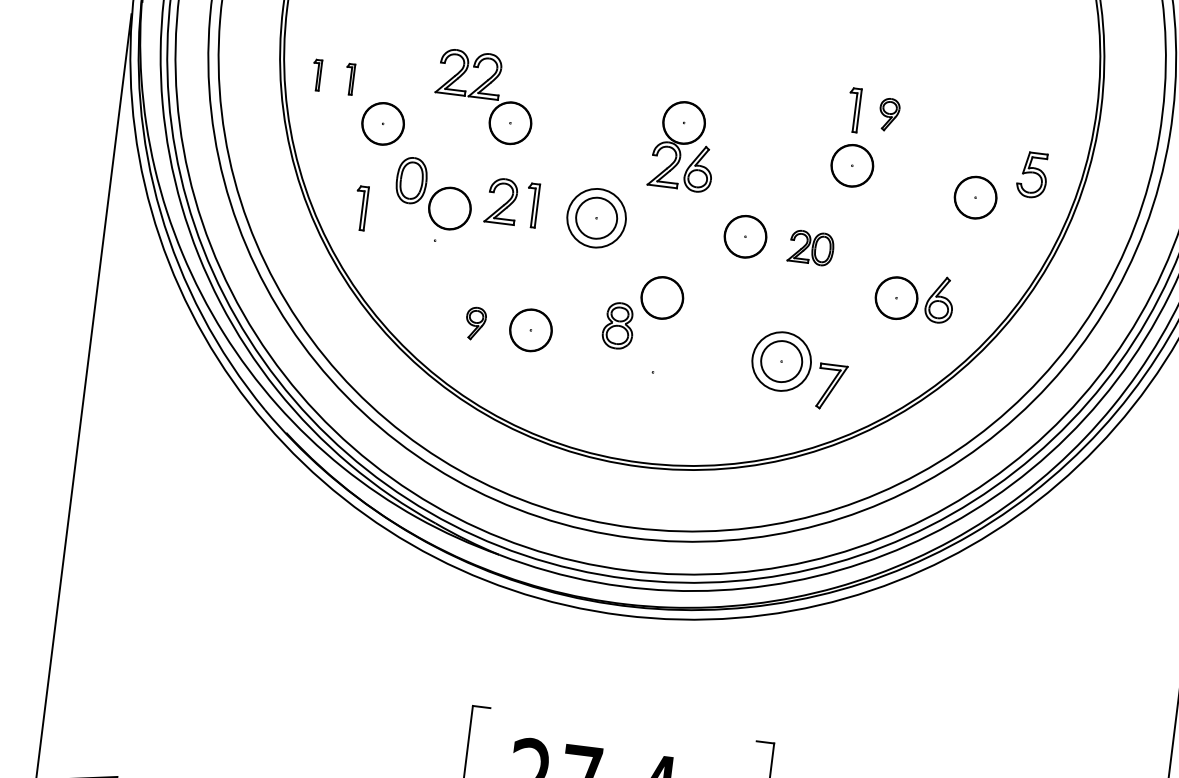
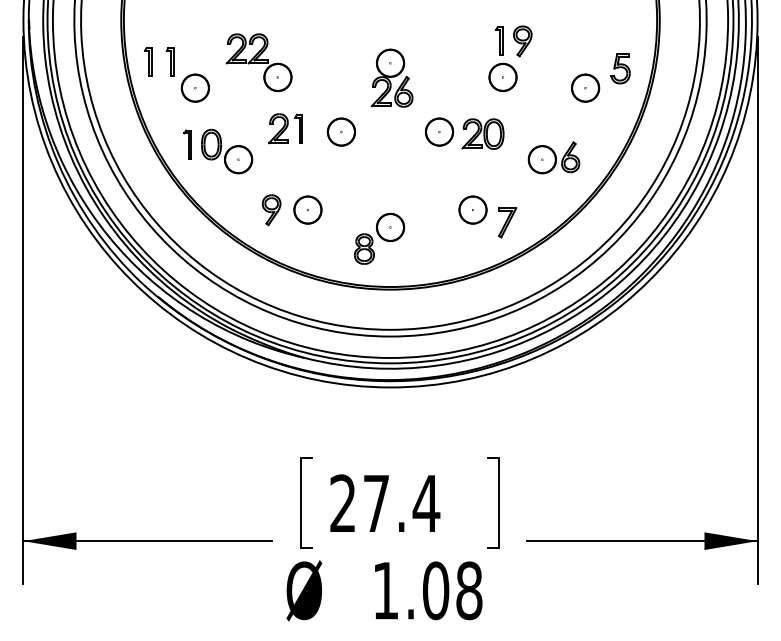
part: (316, 74) -> (148, 61), size x1.43
part: (348, 78) -> (169, 61), size x1.43
part: (888, 114) -> (522, 41), size x1.43
part: (434, 194) -> (227, 151), moved
circle: (596, 217) -> (341, 131), size x0.71
part: (810, 247) -> (482, 133), size x1.43
part: (643, 312) -> (379, 238), moved
part: (475, 324) -> (271, 210), size x1.43
circle: (780, 360) -> (472, 209), size x0.71

